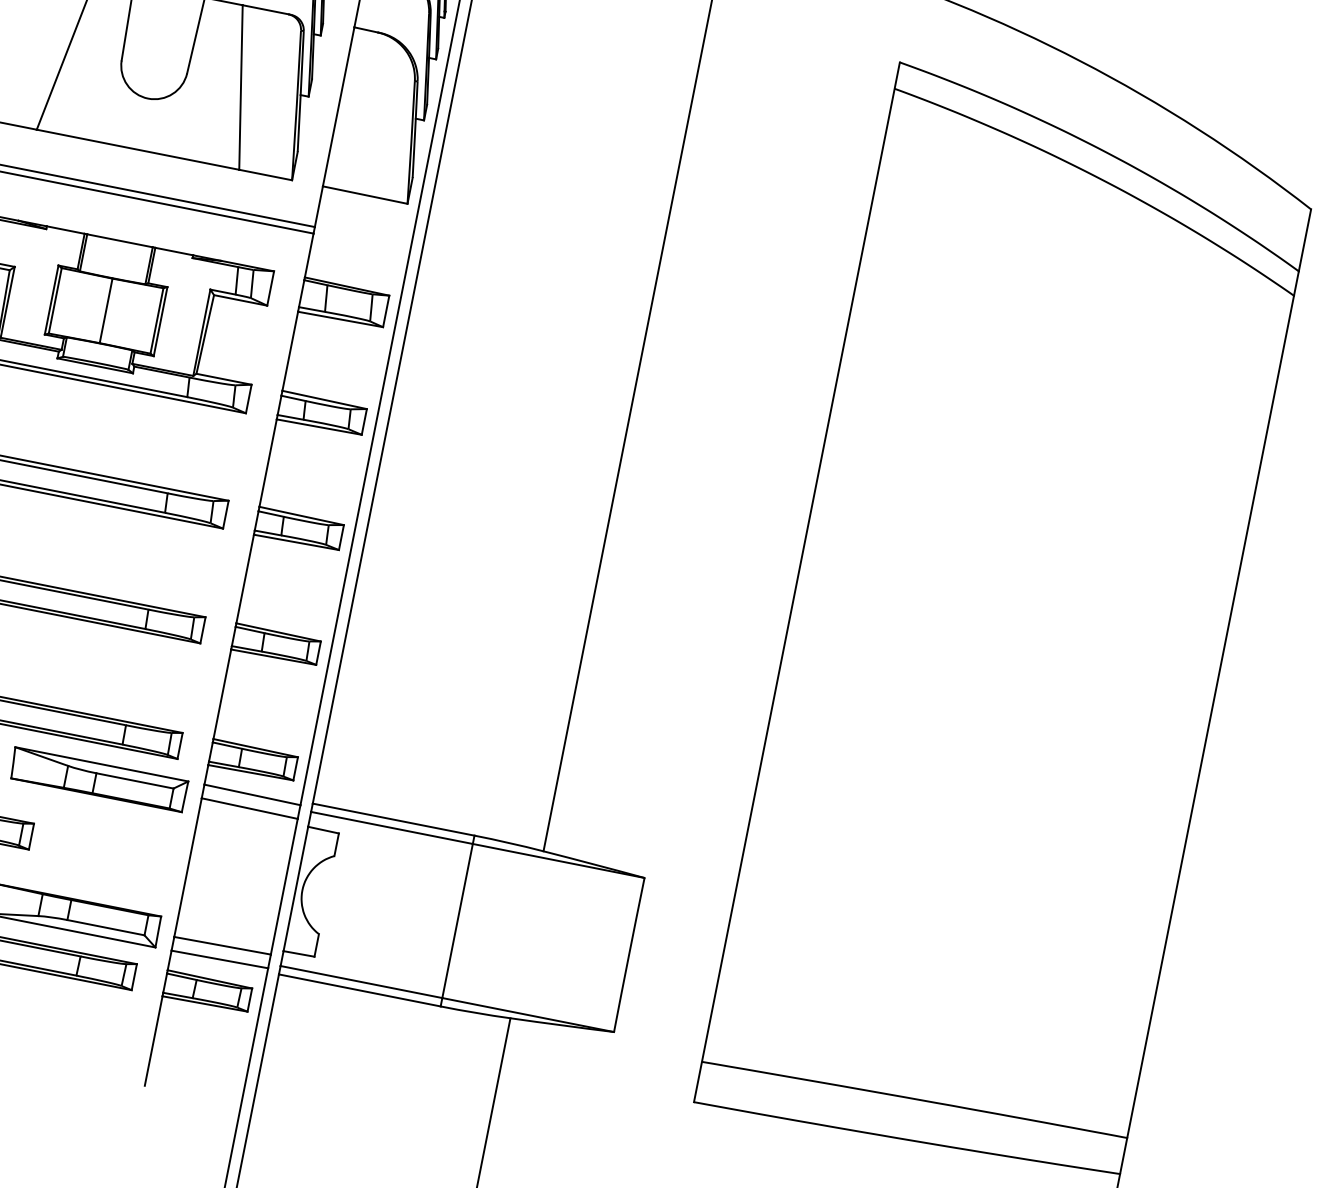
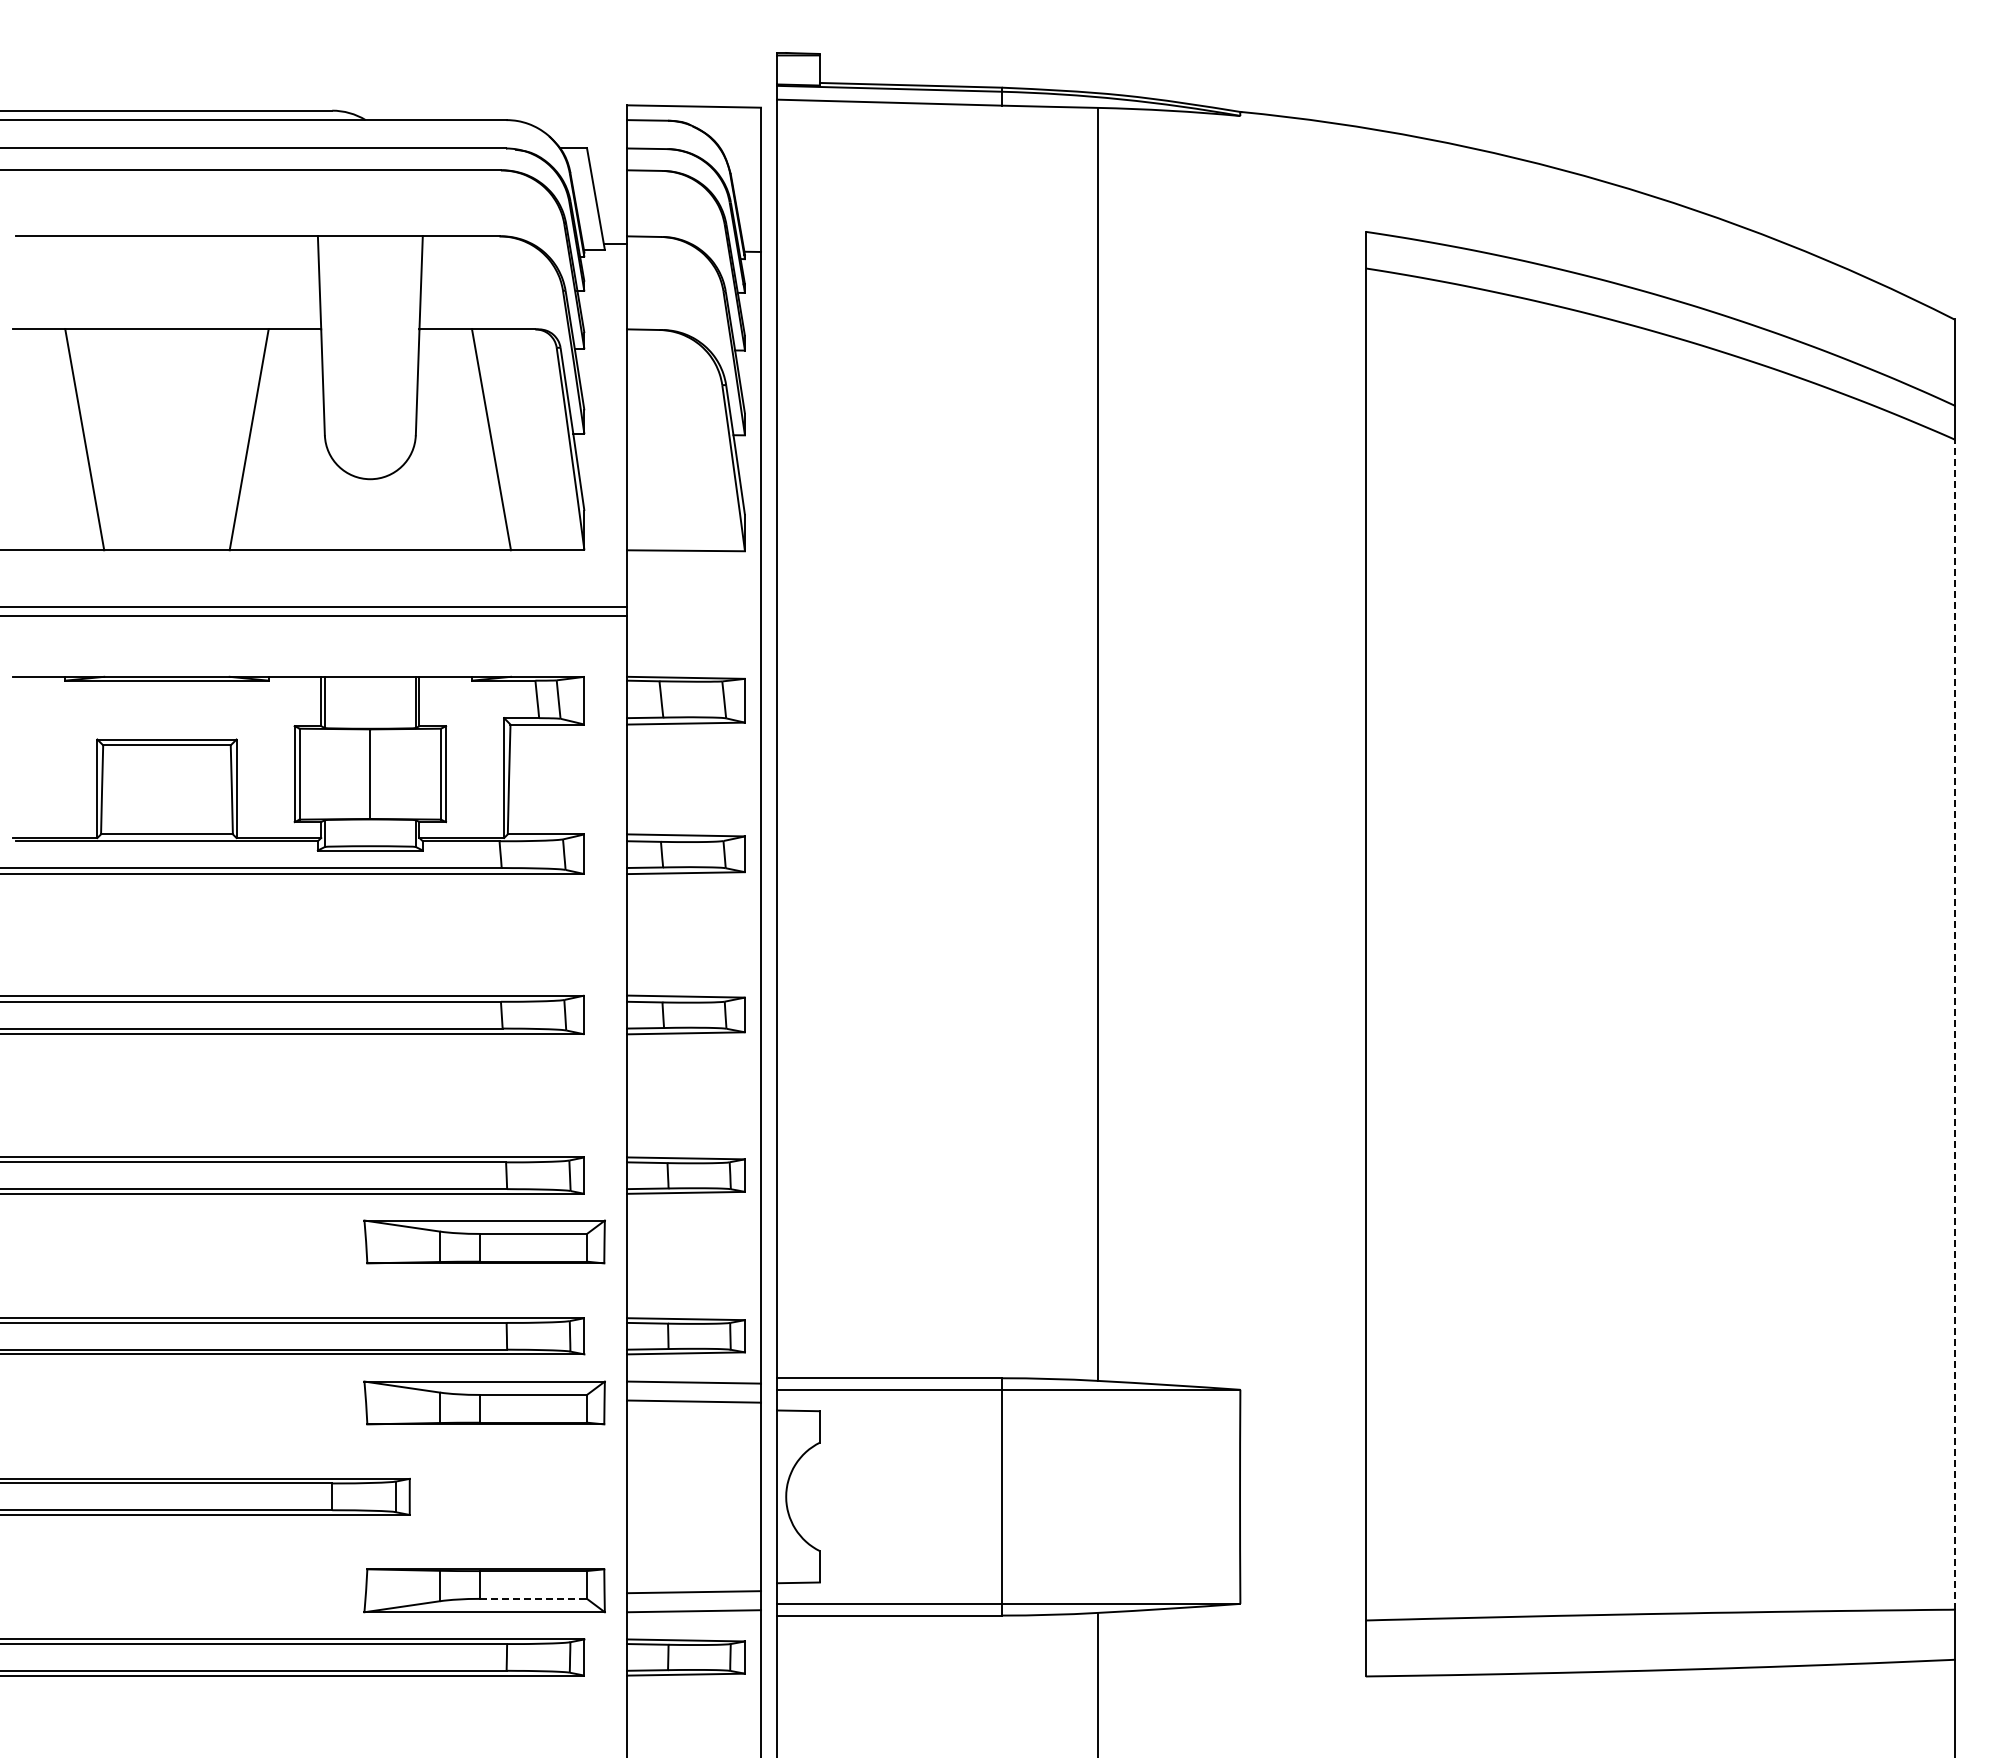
part: (121, 663) -> (484, 1241), added
line: (1210, 716) -> (1954, 1024), solid -> dashed
line: (106, 927) -> (533, 1598), solid -> dashed

